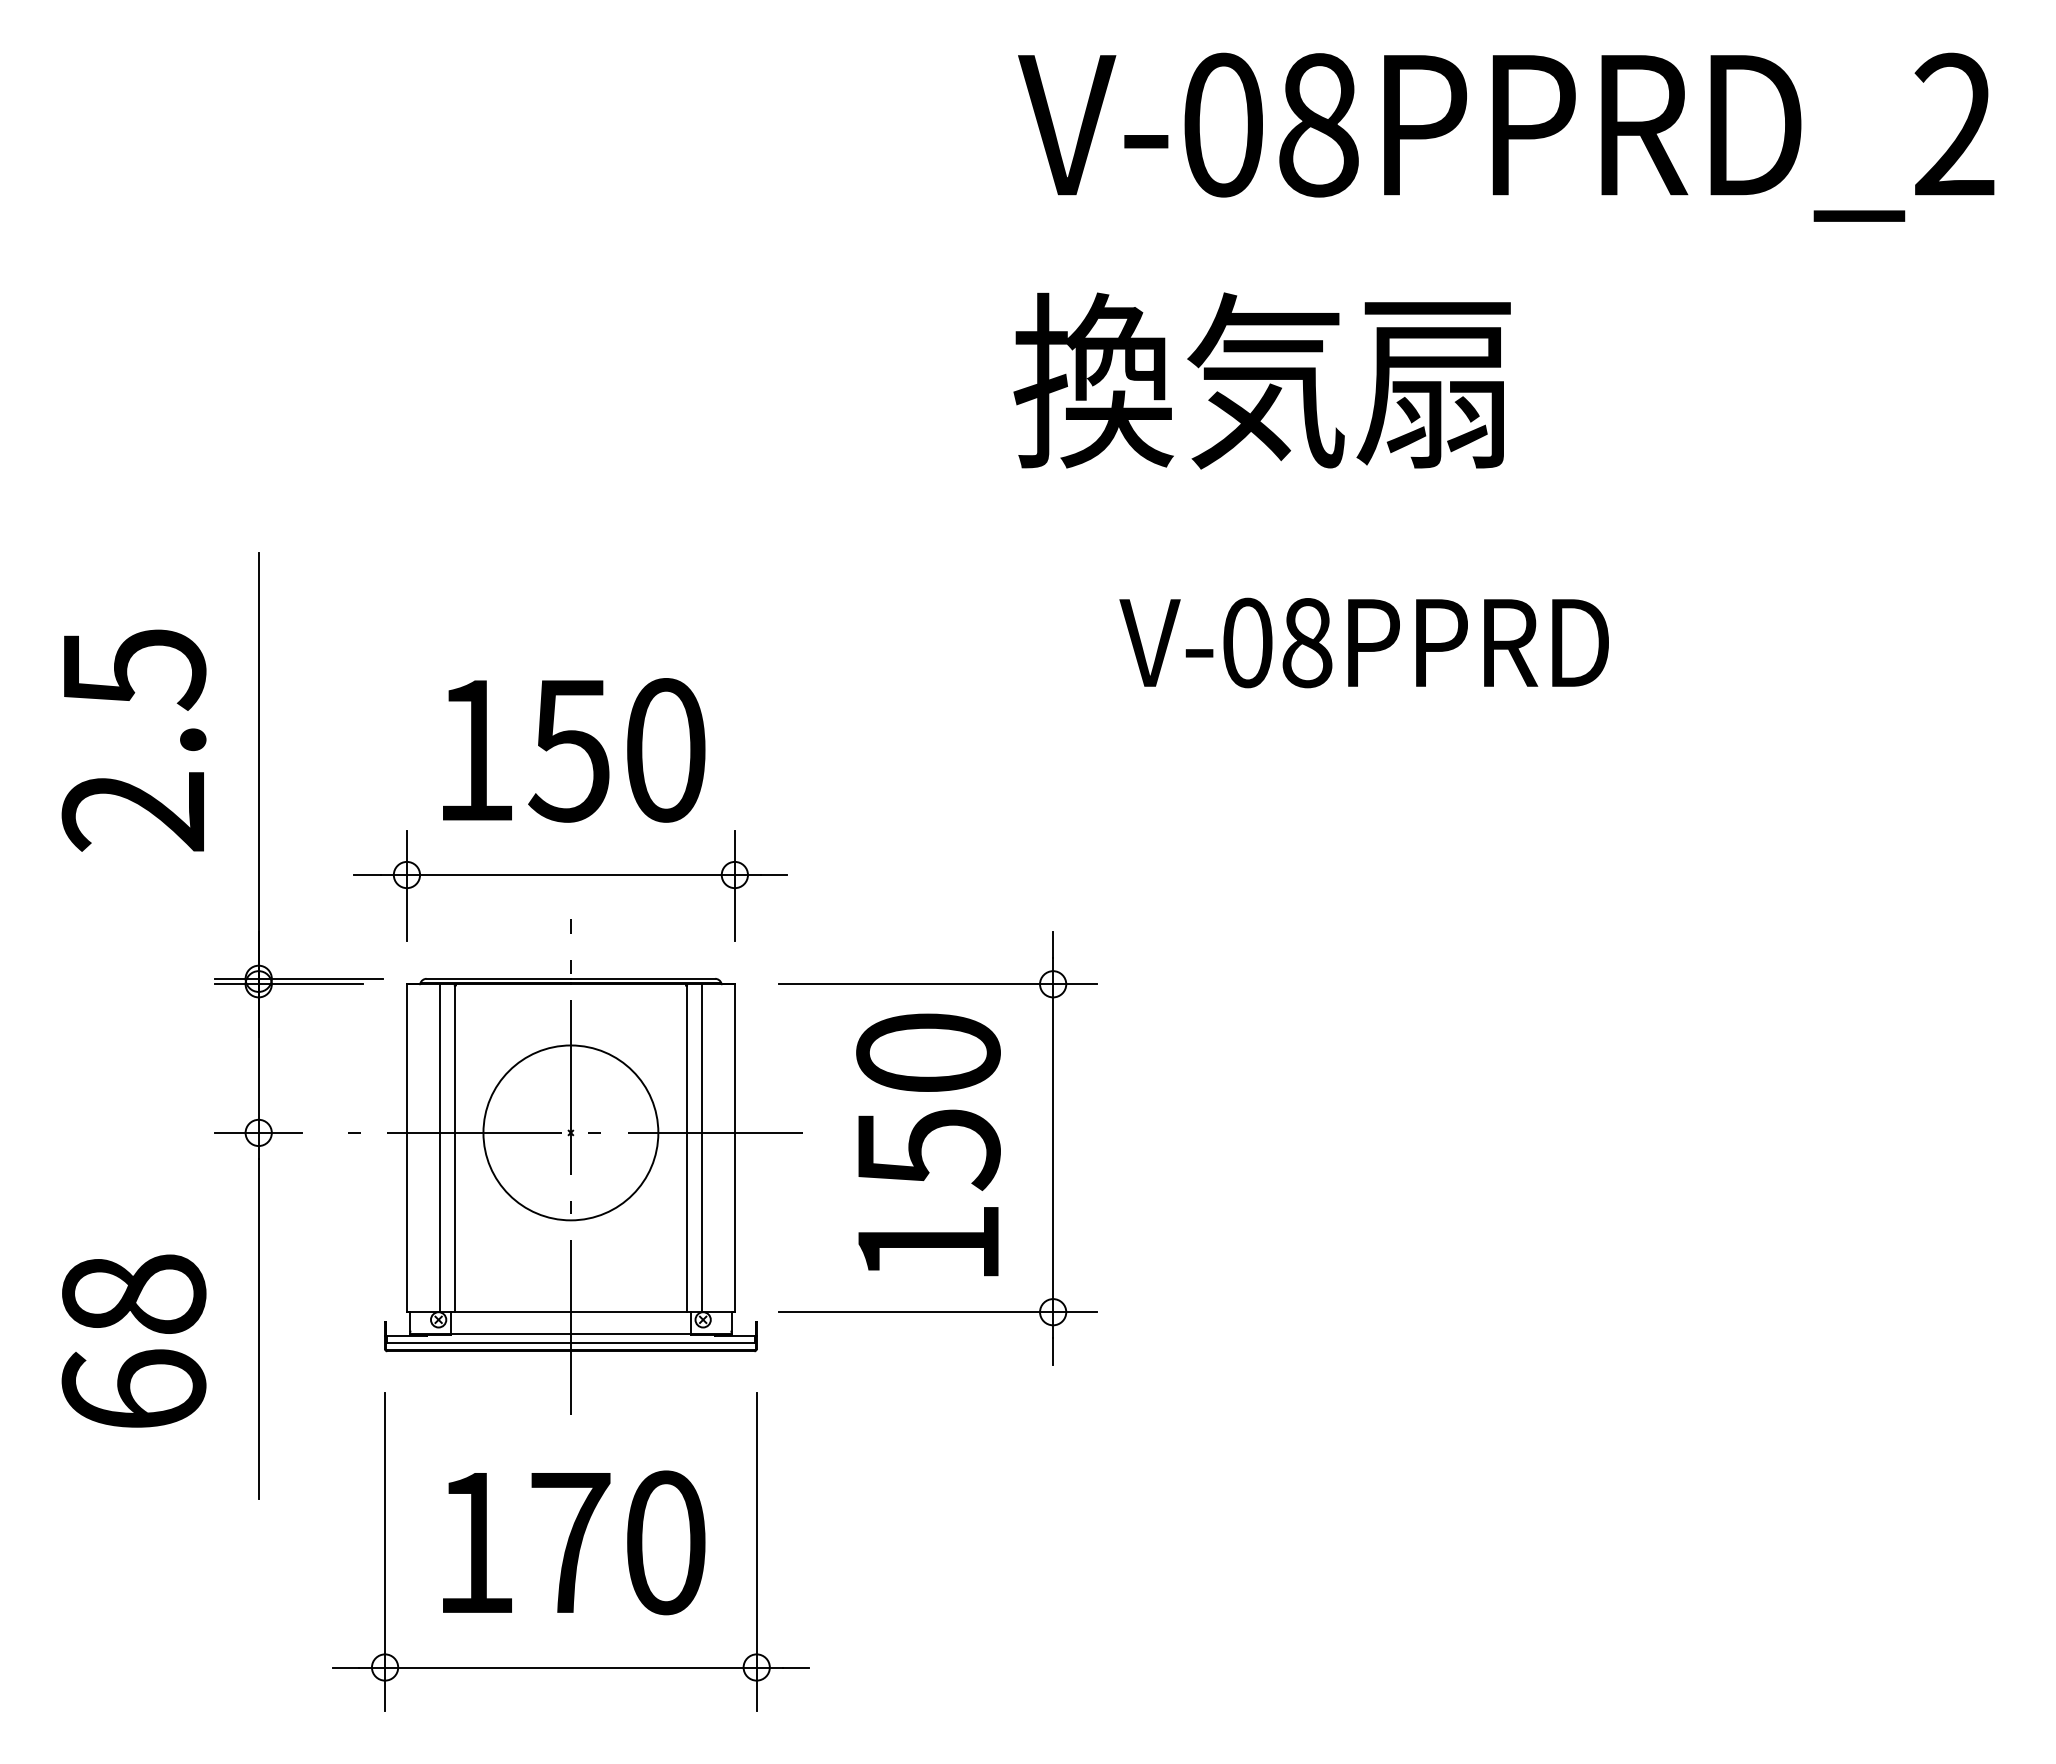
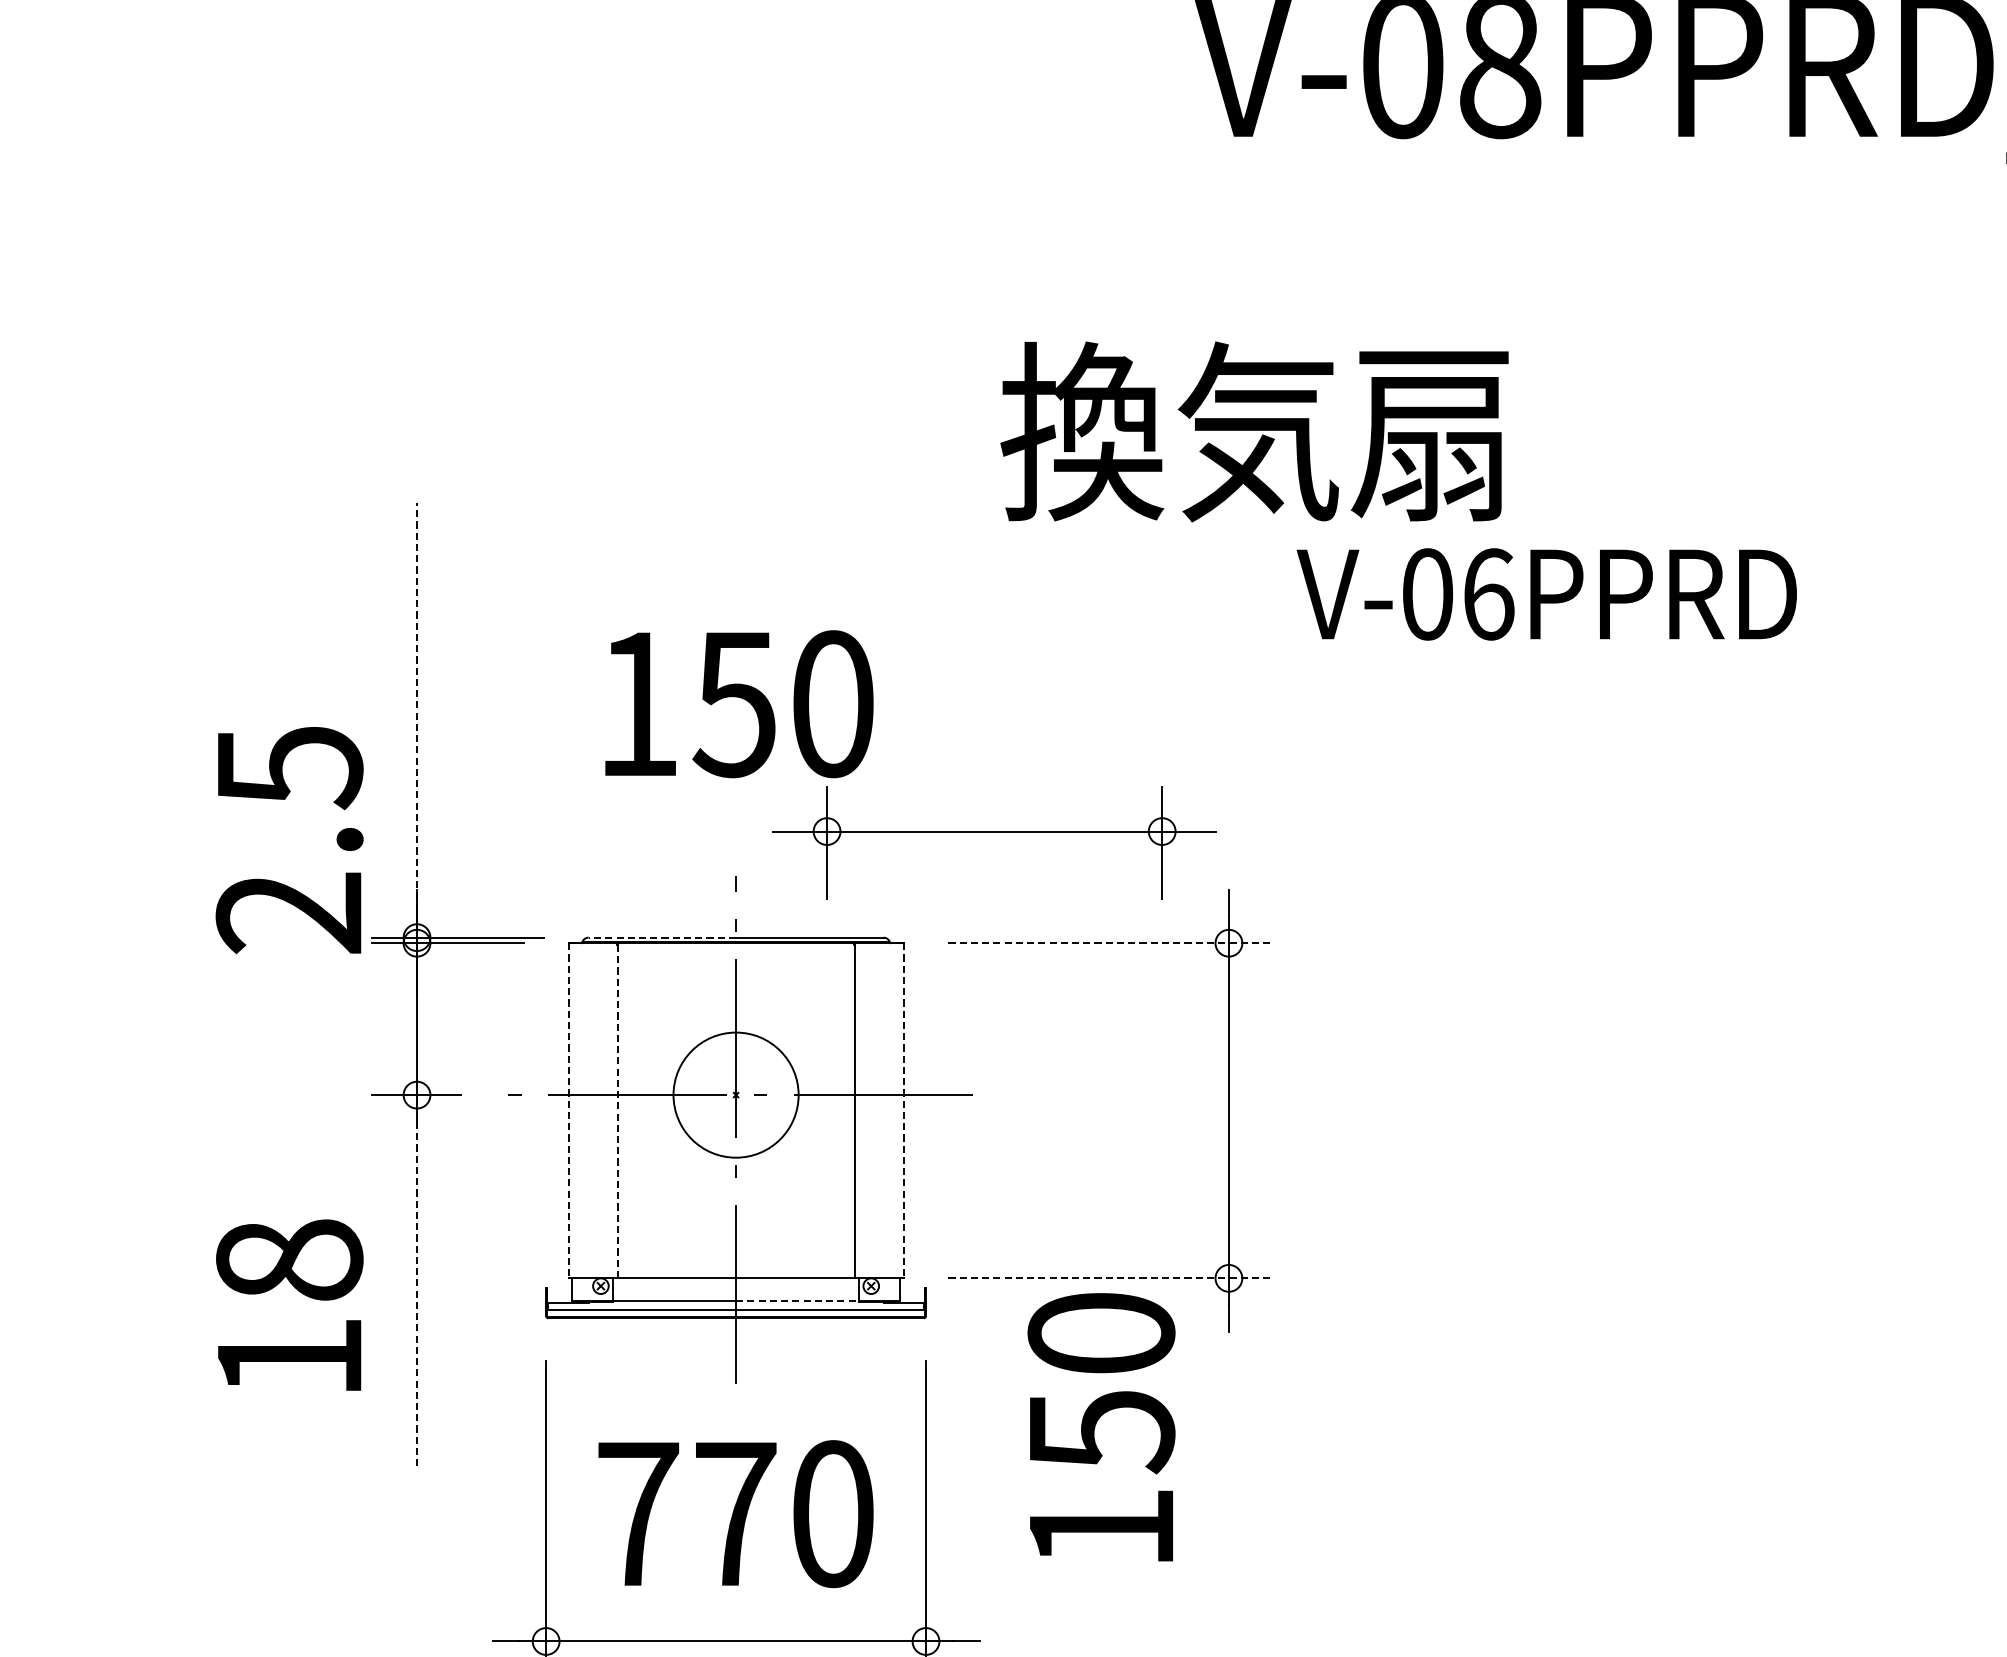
text: (1261, 380) -> (1253, 431), moved
text: (1307, 642) -> (1488, 593), V-08PPRD -> V-06PPRD
text: (133, 740) -> (289, 840), moved
line: (258, 752) -> (416, 706), solid -> dashed
part: (570, 875) -> (994, 832), moved
line: (498, 978) -> (662, 937), solid -> dashed
line: (938, 984) -> (1111, 943), solid -> dashed
circle: (570, 1132) -> (735, 1094), size x0.7
text: (928, 1144) -> (1101, 1426), moved
line: (406, 1148) -> (568, 1111), solid -> dashed
line: (439, 1148) -> (601, 1111), removed
line: (702, 1148) -> (870, 1111), removed
line: (734, 1148) -> (903, 1111), solid -> dashed
line: (455, 1149) -> (618, 1112), solid -> dashed
line: (938, 1312) -> (1111, 1278), solid -> dashed
line: (258, 1328) -> (416, 1295), solid -> dashed
line: (631, 1334) -> (798, 1301), solid -> dashed
text: (133, 1388) -> (289, 1356), 68 -> 18
text: (475, 1542) -> (638, 1513), 170 -> 770

